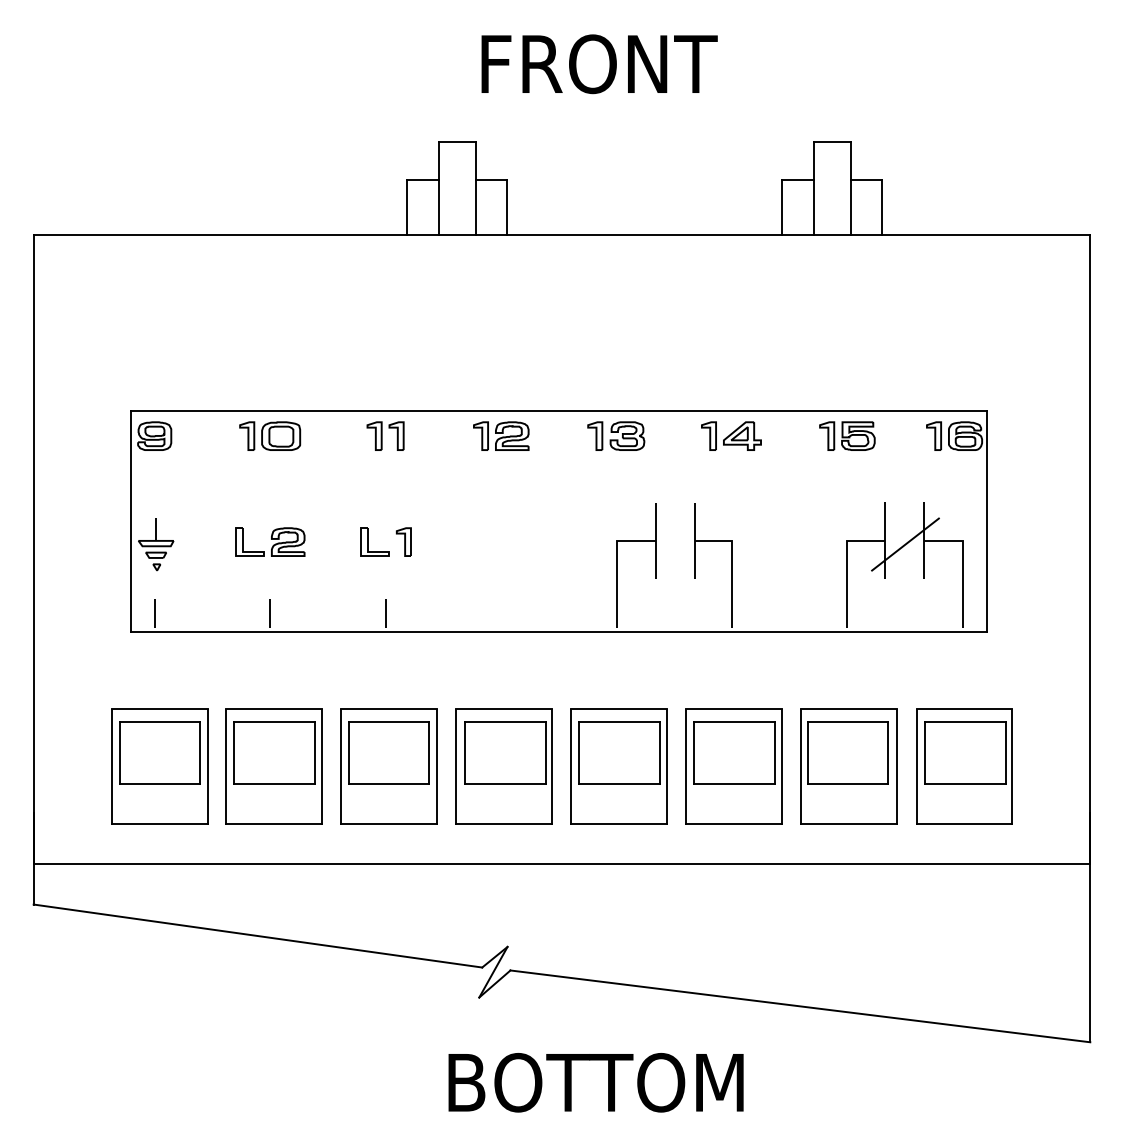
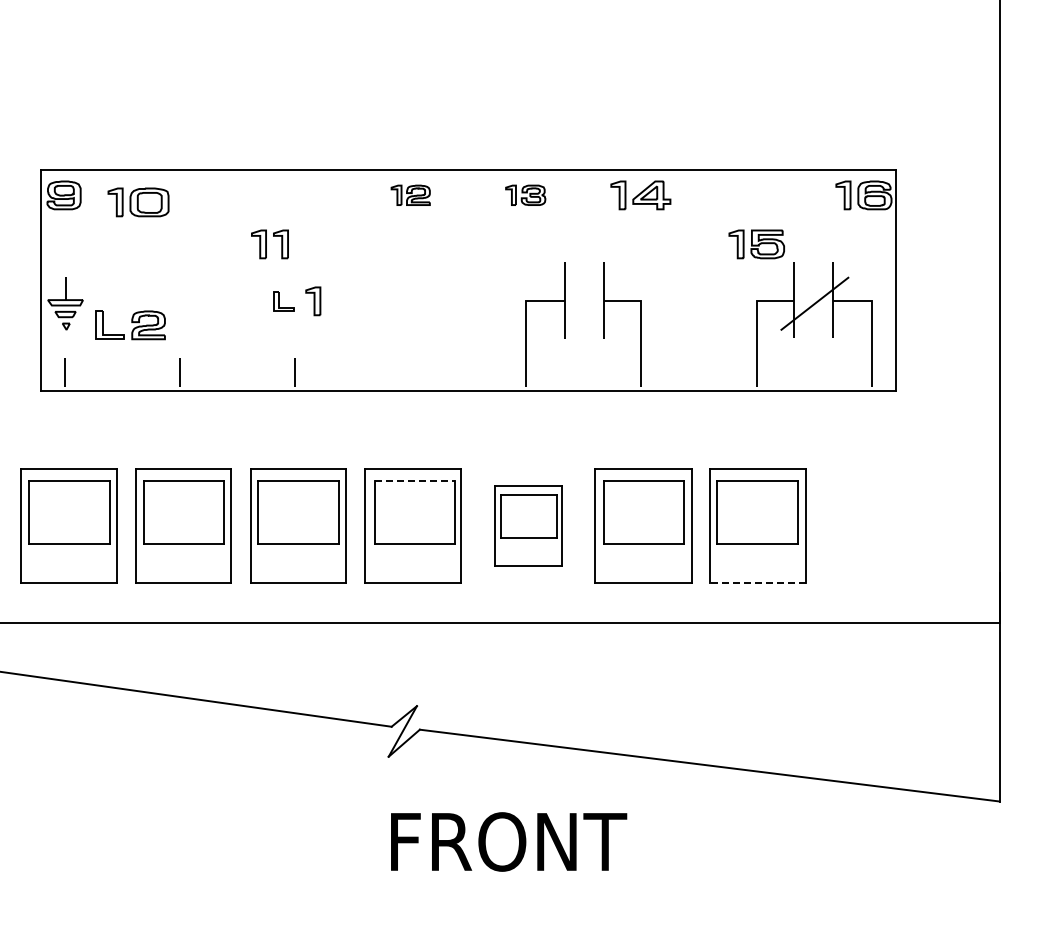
part: (270, 435) -> (138, 201), moved
part: (385, 435) -> (269, 243), moved
part: (501, 435) -> (410, 194), size x0.7
part: (616, 435) -> (525, 194), size x0.7
part: (847, 435) -> (756, 243), moved
part: (270, 541) -> (130, 324), moved
part: (374, 541) -> (283, 300), size x0.7
line: (505, 722) -> (414, 481), solid -> dashed
part: (618, 766) -> (527, 525), size x0.7
part: (964, 766) -> (873, 525), removed
line: (848, 824) -> (757, 583), solid -> dashed
text: (595, 1082) -> (504, 841), BOTTOM -> FRONT

